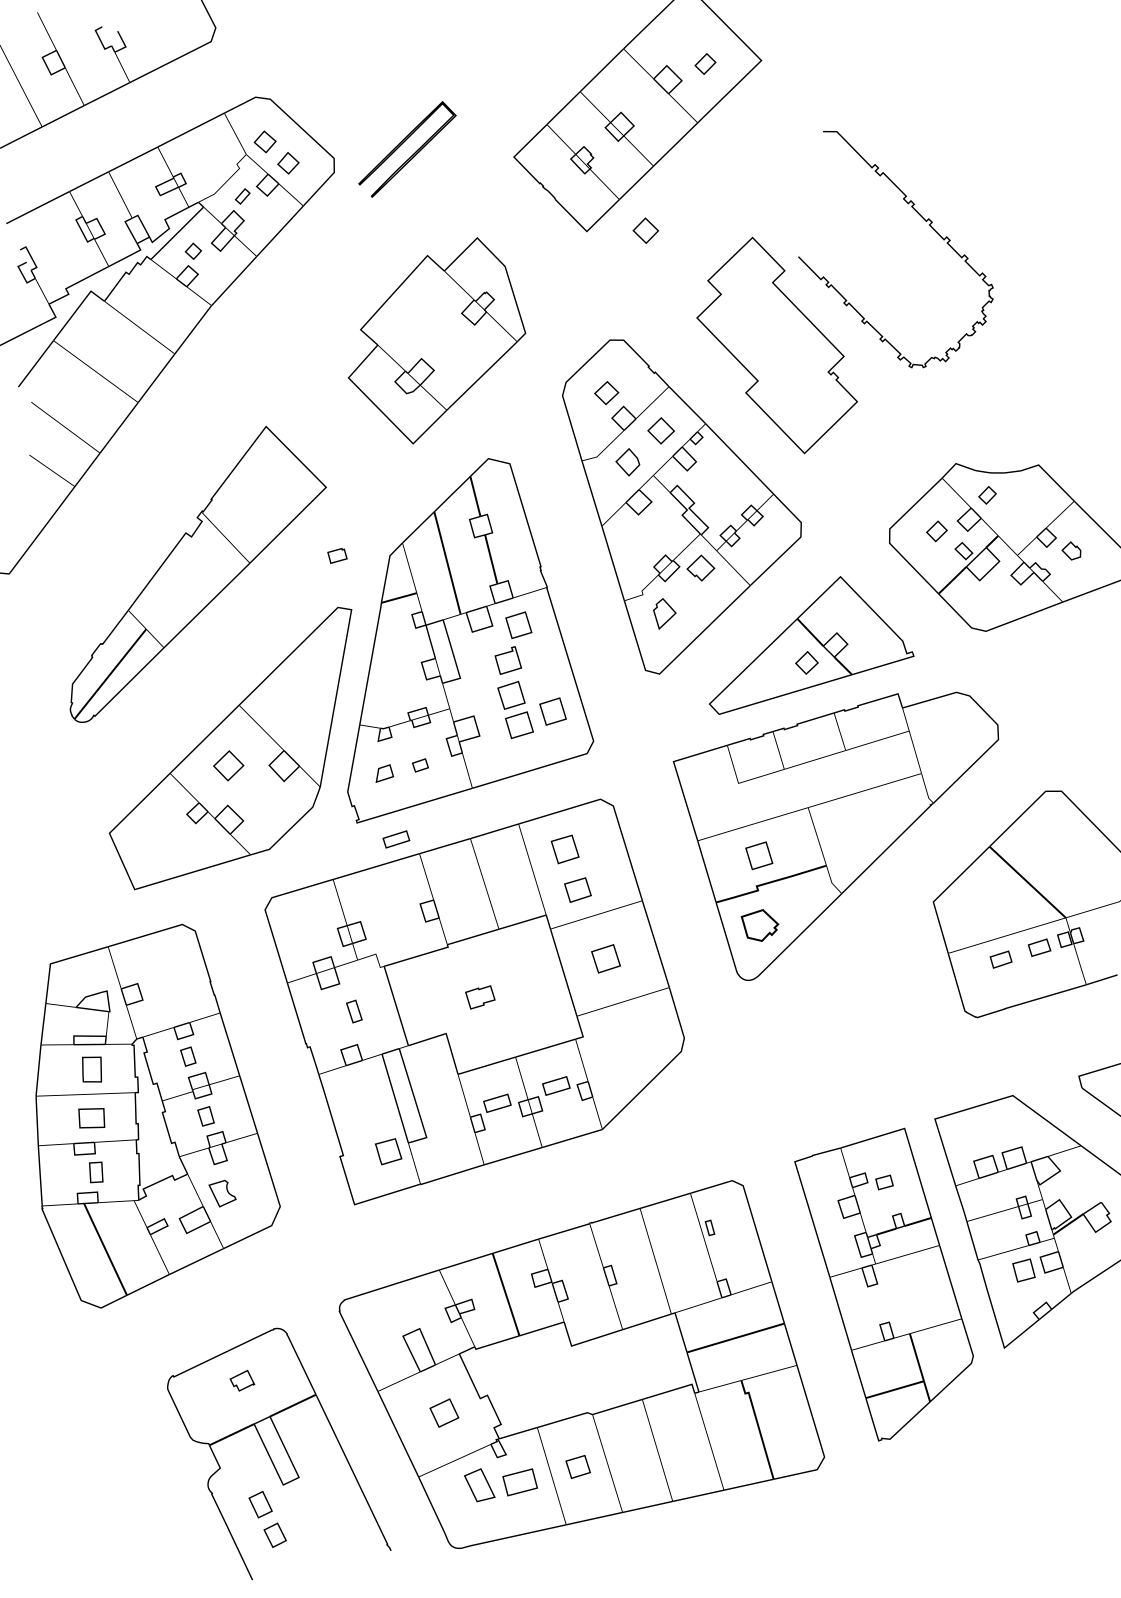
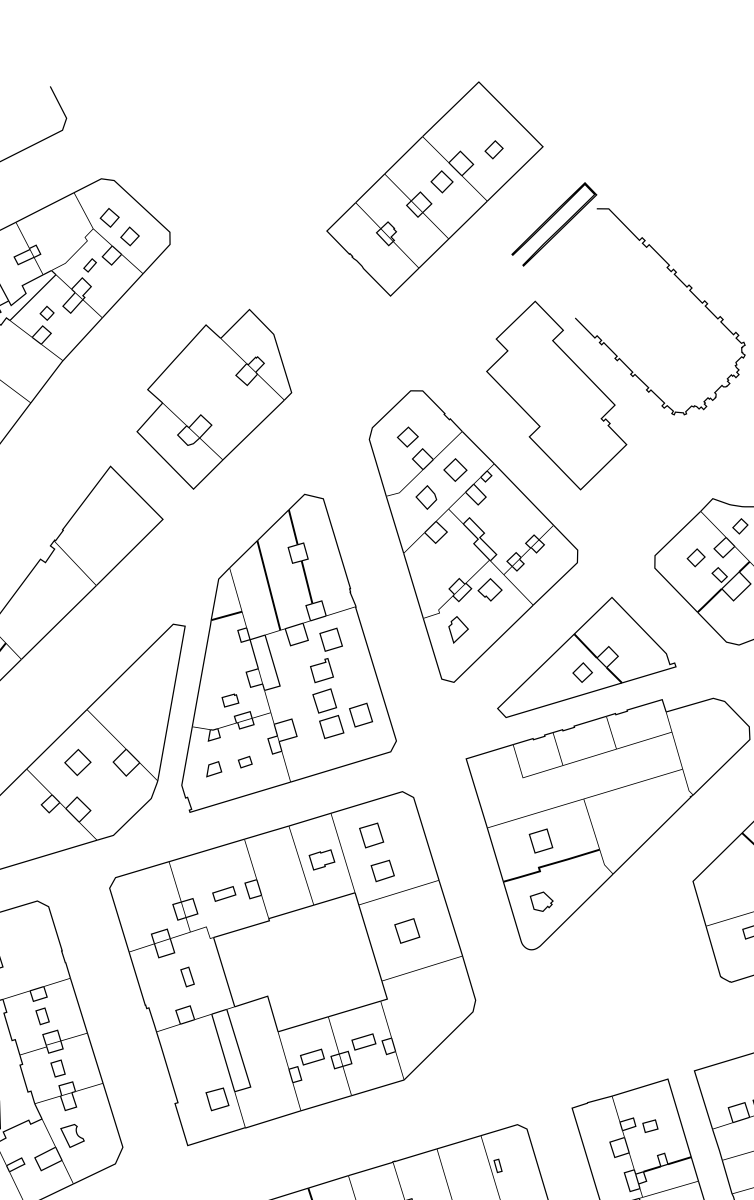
part: (402, 144) -> (549, 220), moved
part: (645, 230) -> (441, 181), moved
part: (436, 340) -> (213, 399), moved
part: (337, 555) -> (230, 700), moved
part: (396, 839) -> (224, 894), moved
part: (759, 924) -> (541, 901), size x0.71
part: (480, 997) -> (322, 859), moved

